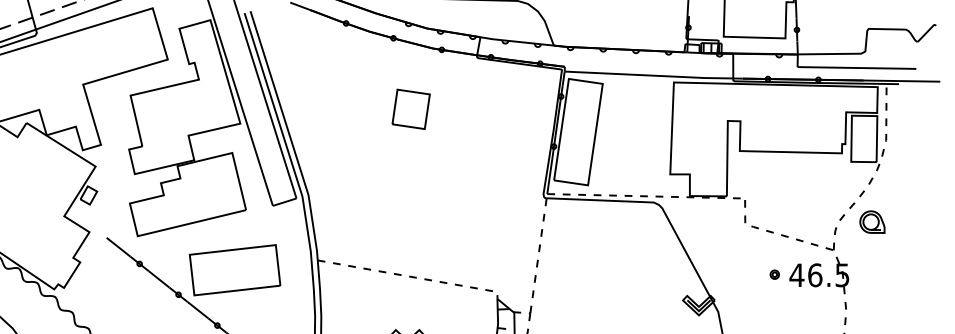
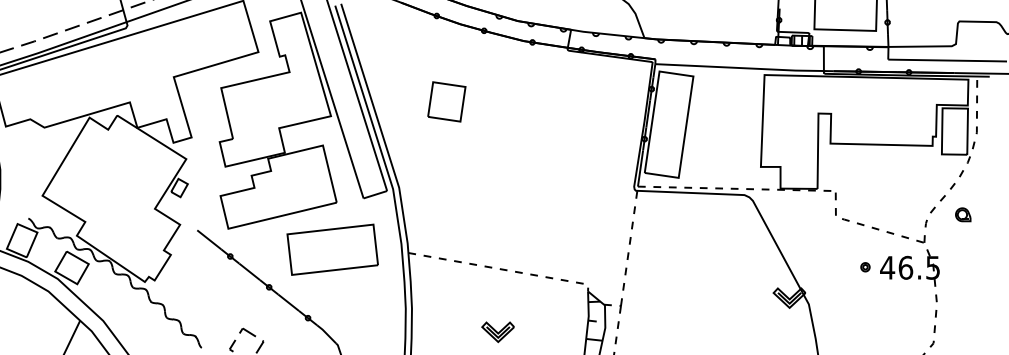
part: (410, 108) -> (446, 101), moved
part: (872, 221) -> (963, 214), size x0.6
part: (234, 269) -> (332, 249), moved

